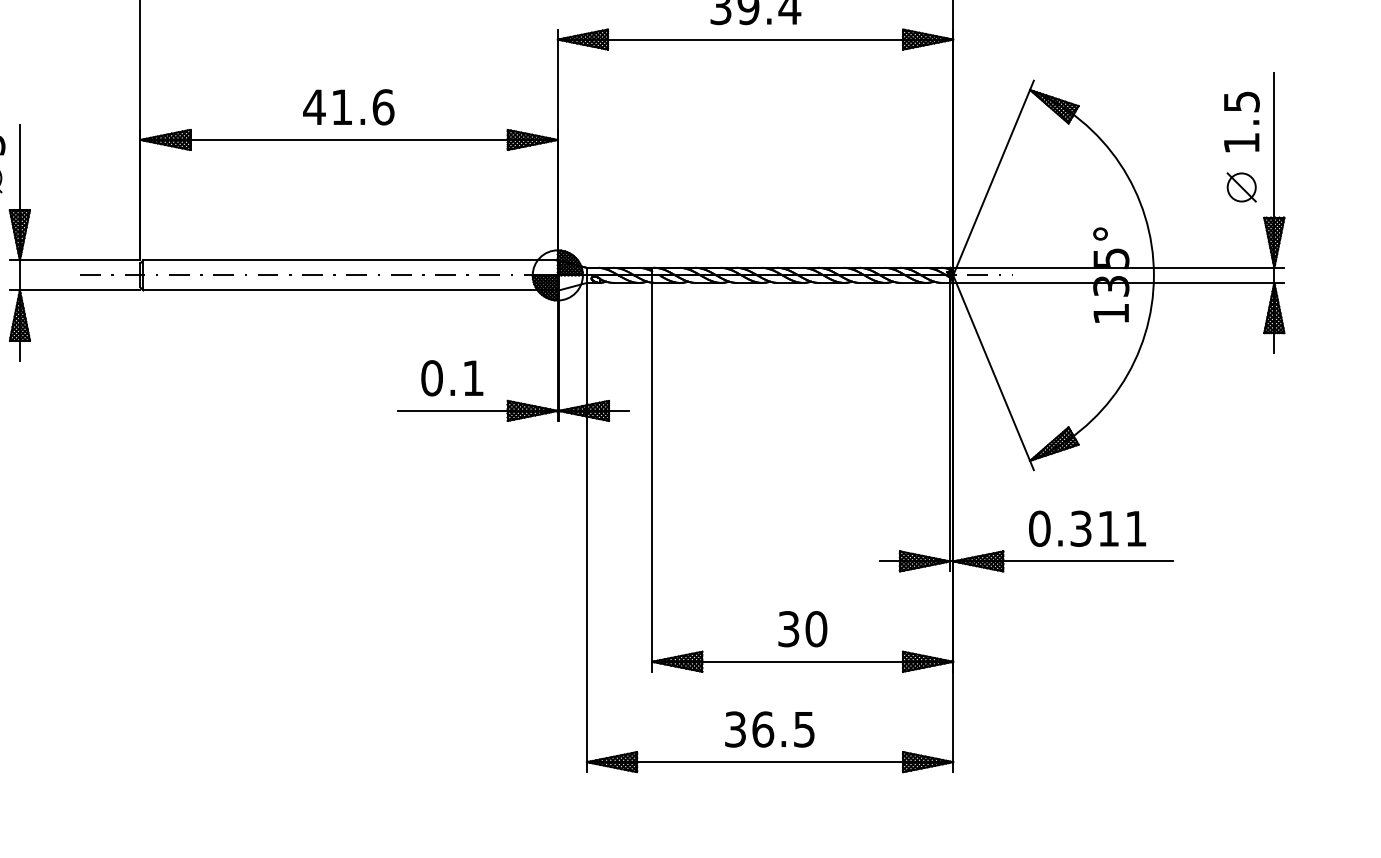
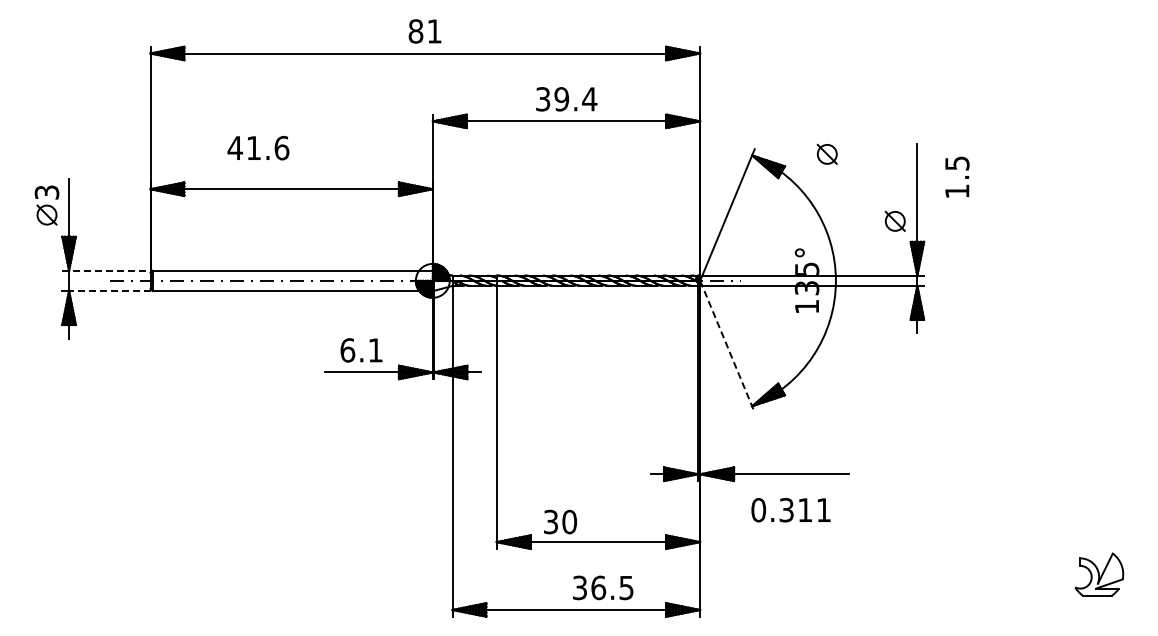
part: (1139, 87) -> (826, 153), added
text: (348, 107) -> (258, 148), moved
text: (1242, 121) -> (957, 176), moved
line: (75, 260) -> (106, 270), solid -> dashed
line: (79, 291) -> (109, 291), solid -> dashed
line: (993, 373) -> (727, 347), solid -> dashed
text: (431, 378) -> (347, 350), 0.1 -> 6.1
text: (1086, 529) -> (790, 510), moved
text: (802, 628) -> (560, 521), moved
text: (770, 728) -> (603, 587), moved

